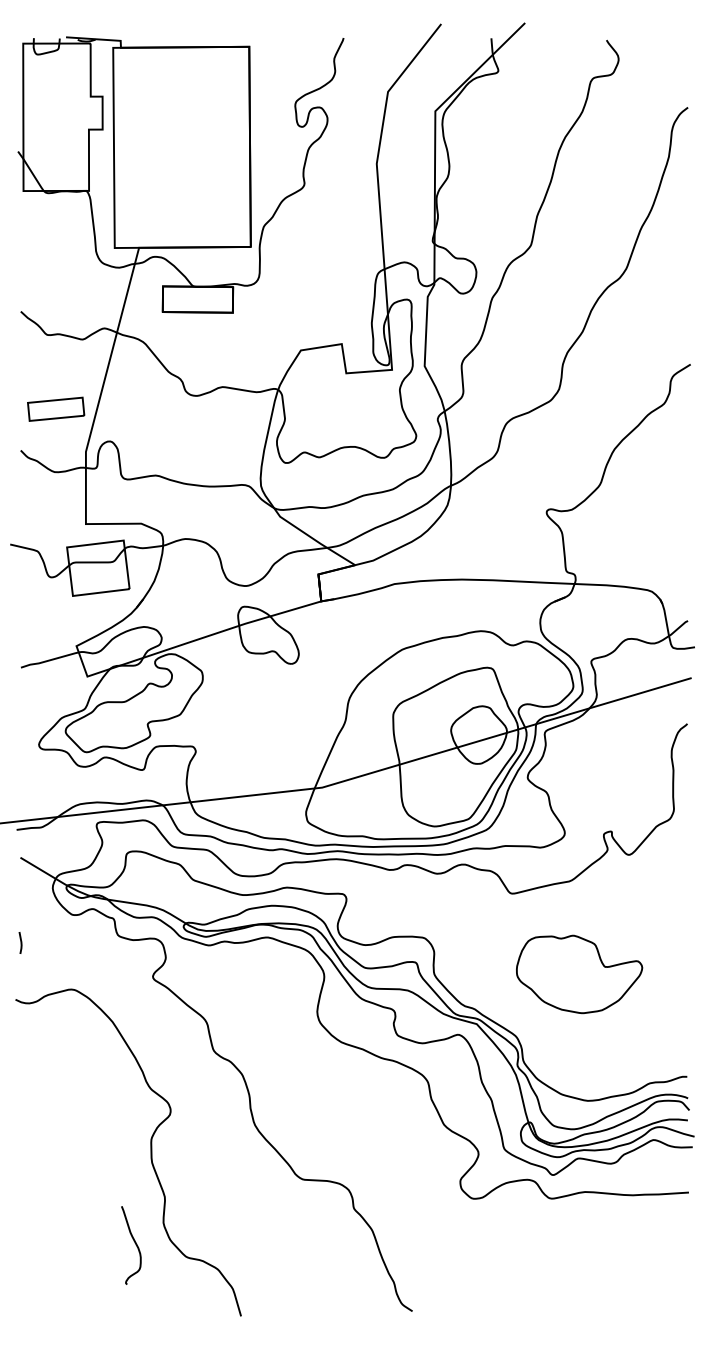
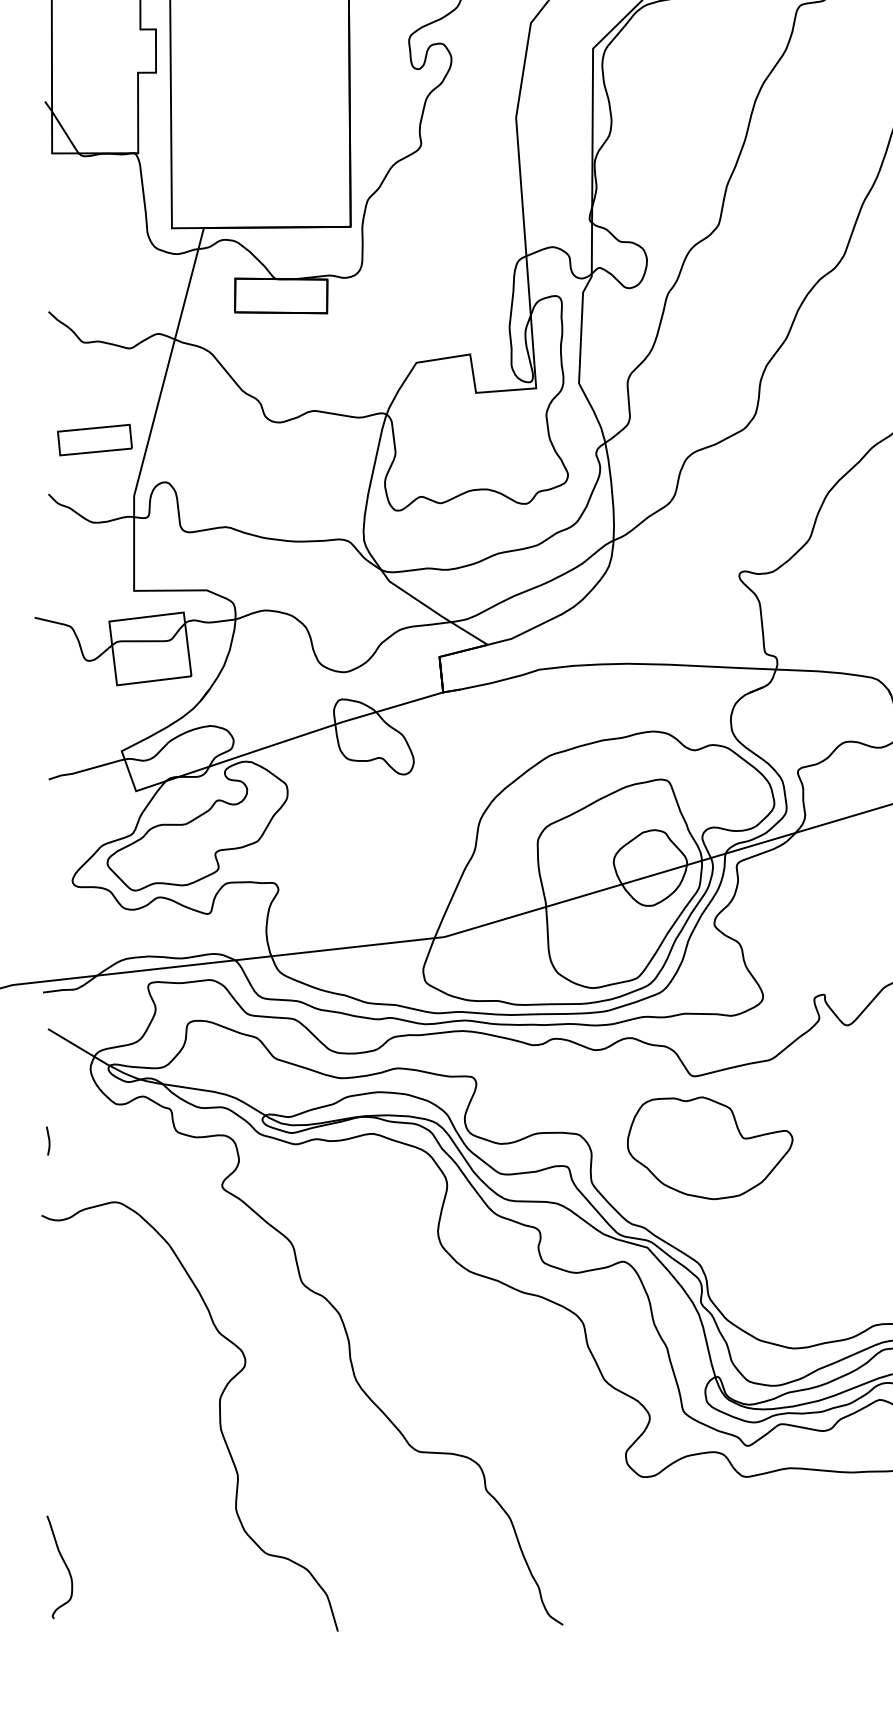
part: (579, 974) -> (710, 1148), moved
curve: (134, 1243) -> (63, 1564), moved

